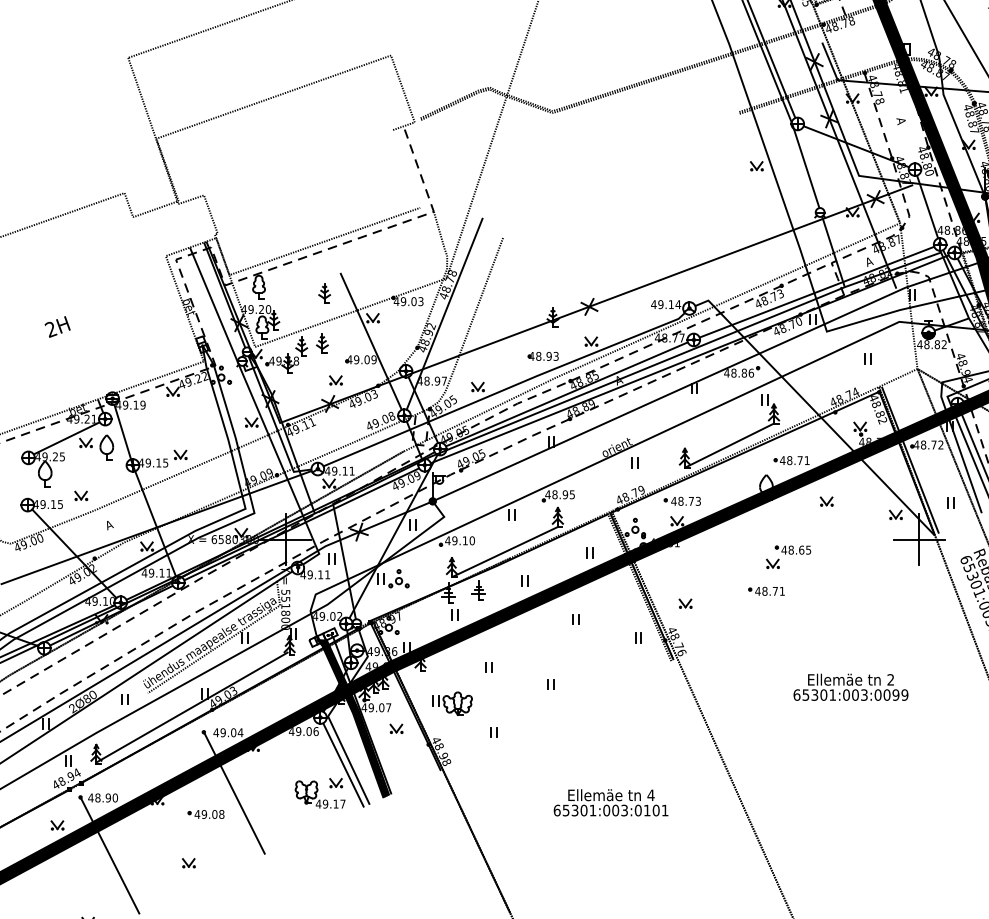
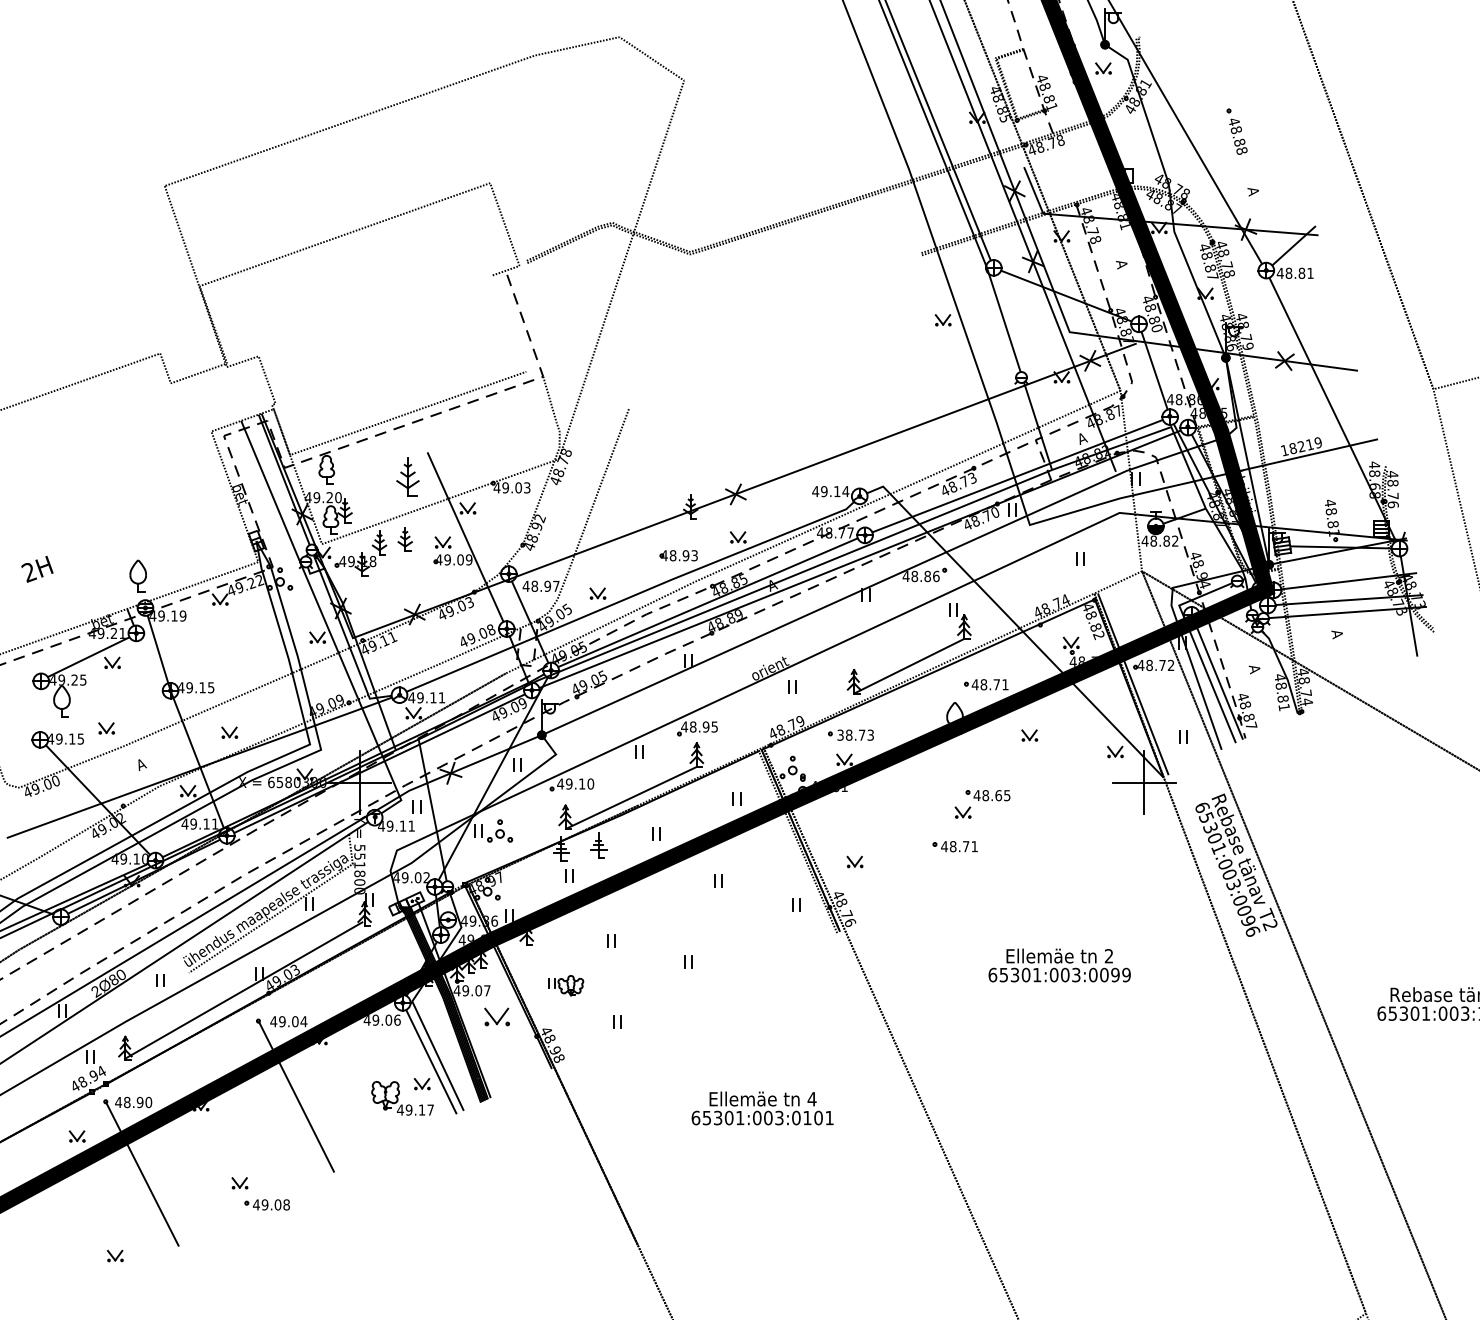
part: (324, 293) -> (407, 477), size x1.6
line: (444, 314) -> (556, 503), removed
text: (57, 327) -> (37, 569), moved
part: (335, 380) -> (442, 542), moved
part: (106, 447) -> (137, 575), moved
part: (180, 454) -> (229, 732), moved
text: (673, 500) -> (840, 734), 48.73 -> 38.73
part: (452, 703) -> (566, 985), size x0.7
part: (396, 728) -> (496, 1016), size x1.6
part: (205, 814) -> (266, 1204), moved

